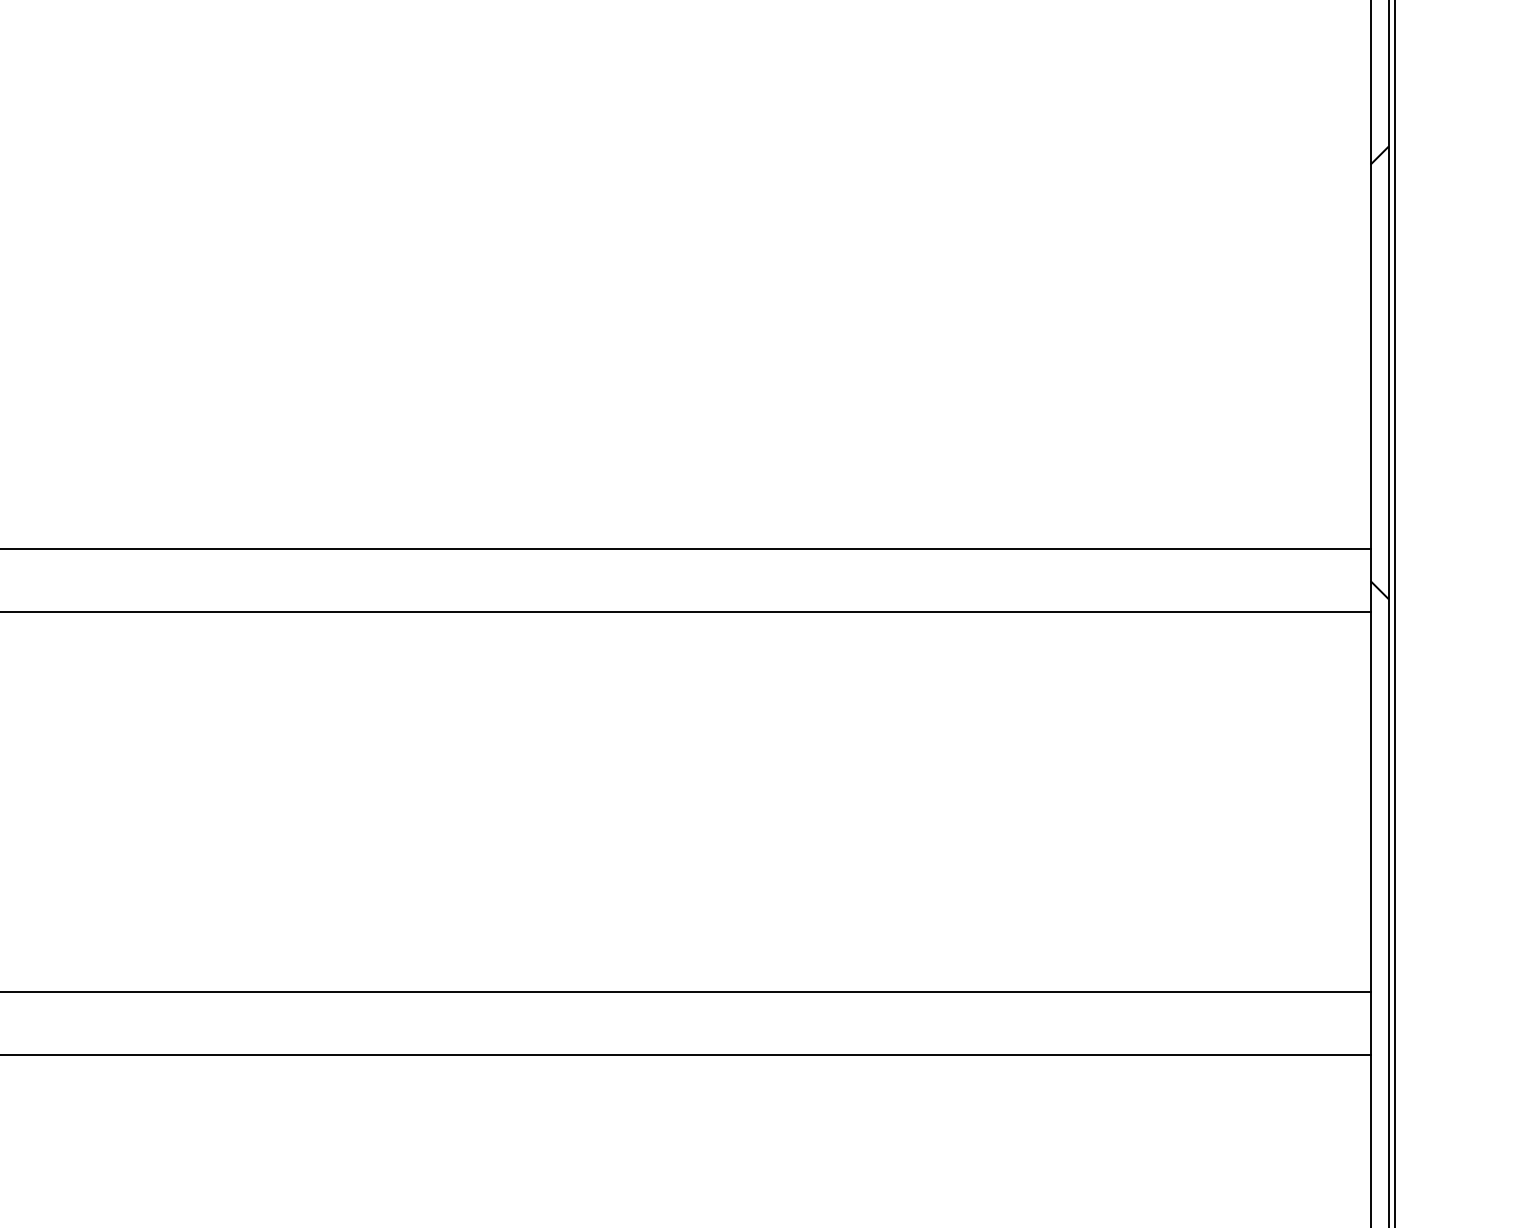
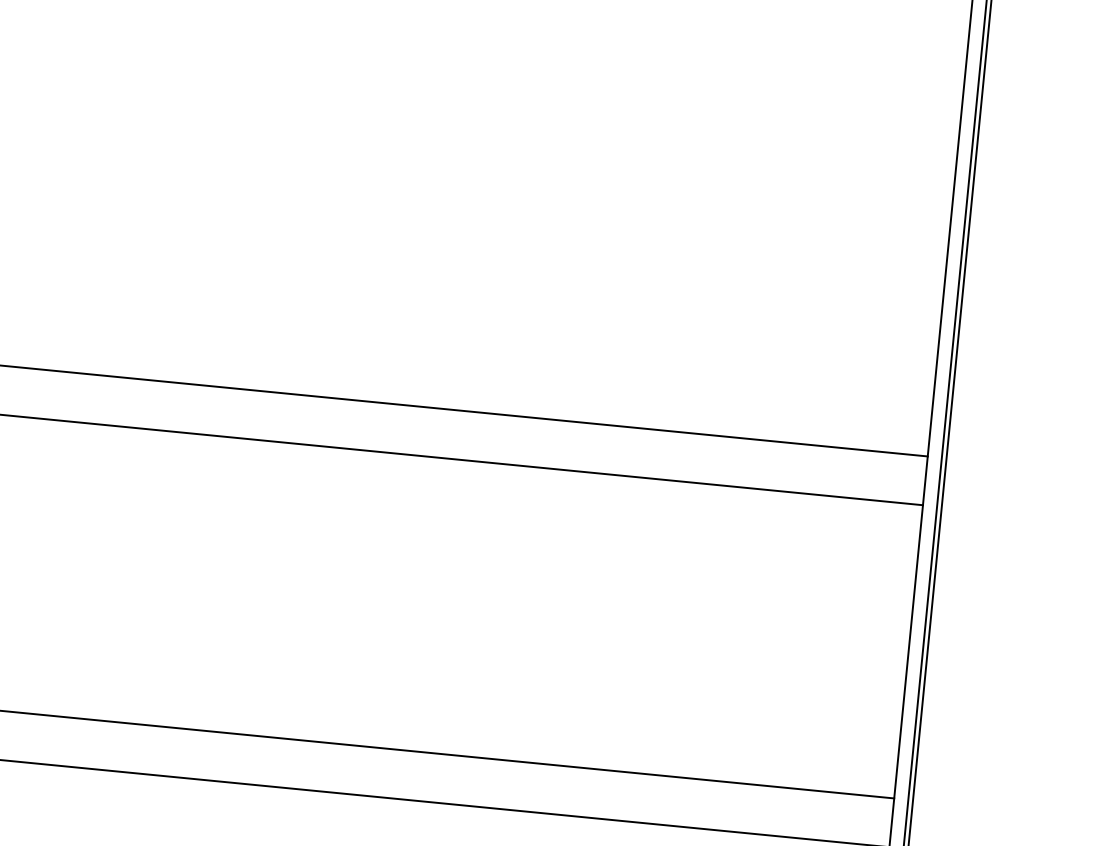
hatch: (1379, 372) -> (947, 321), removed

